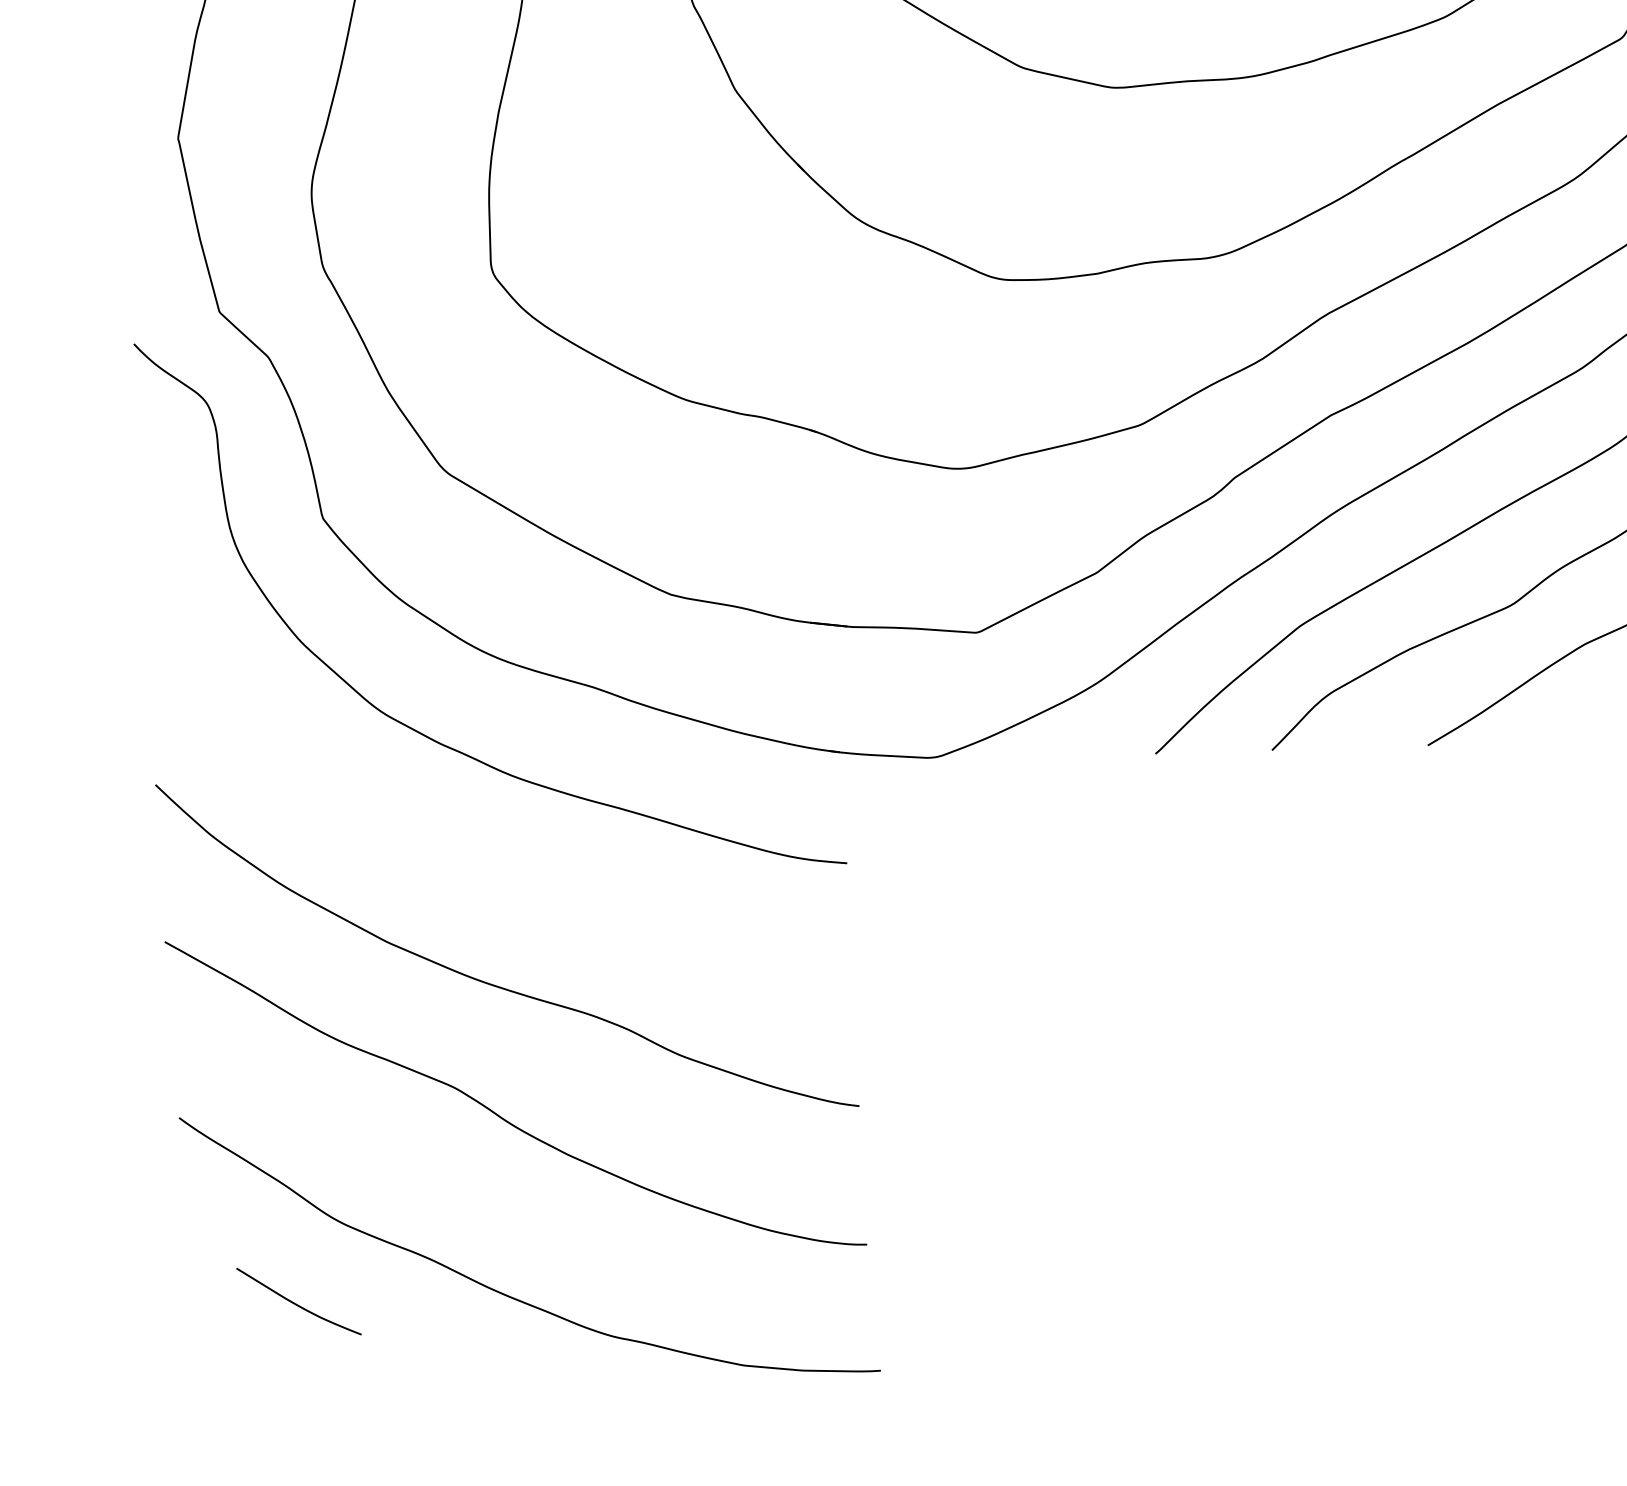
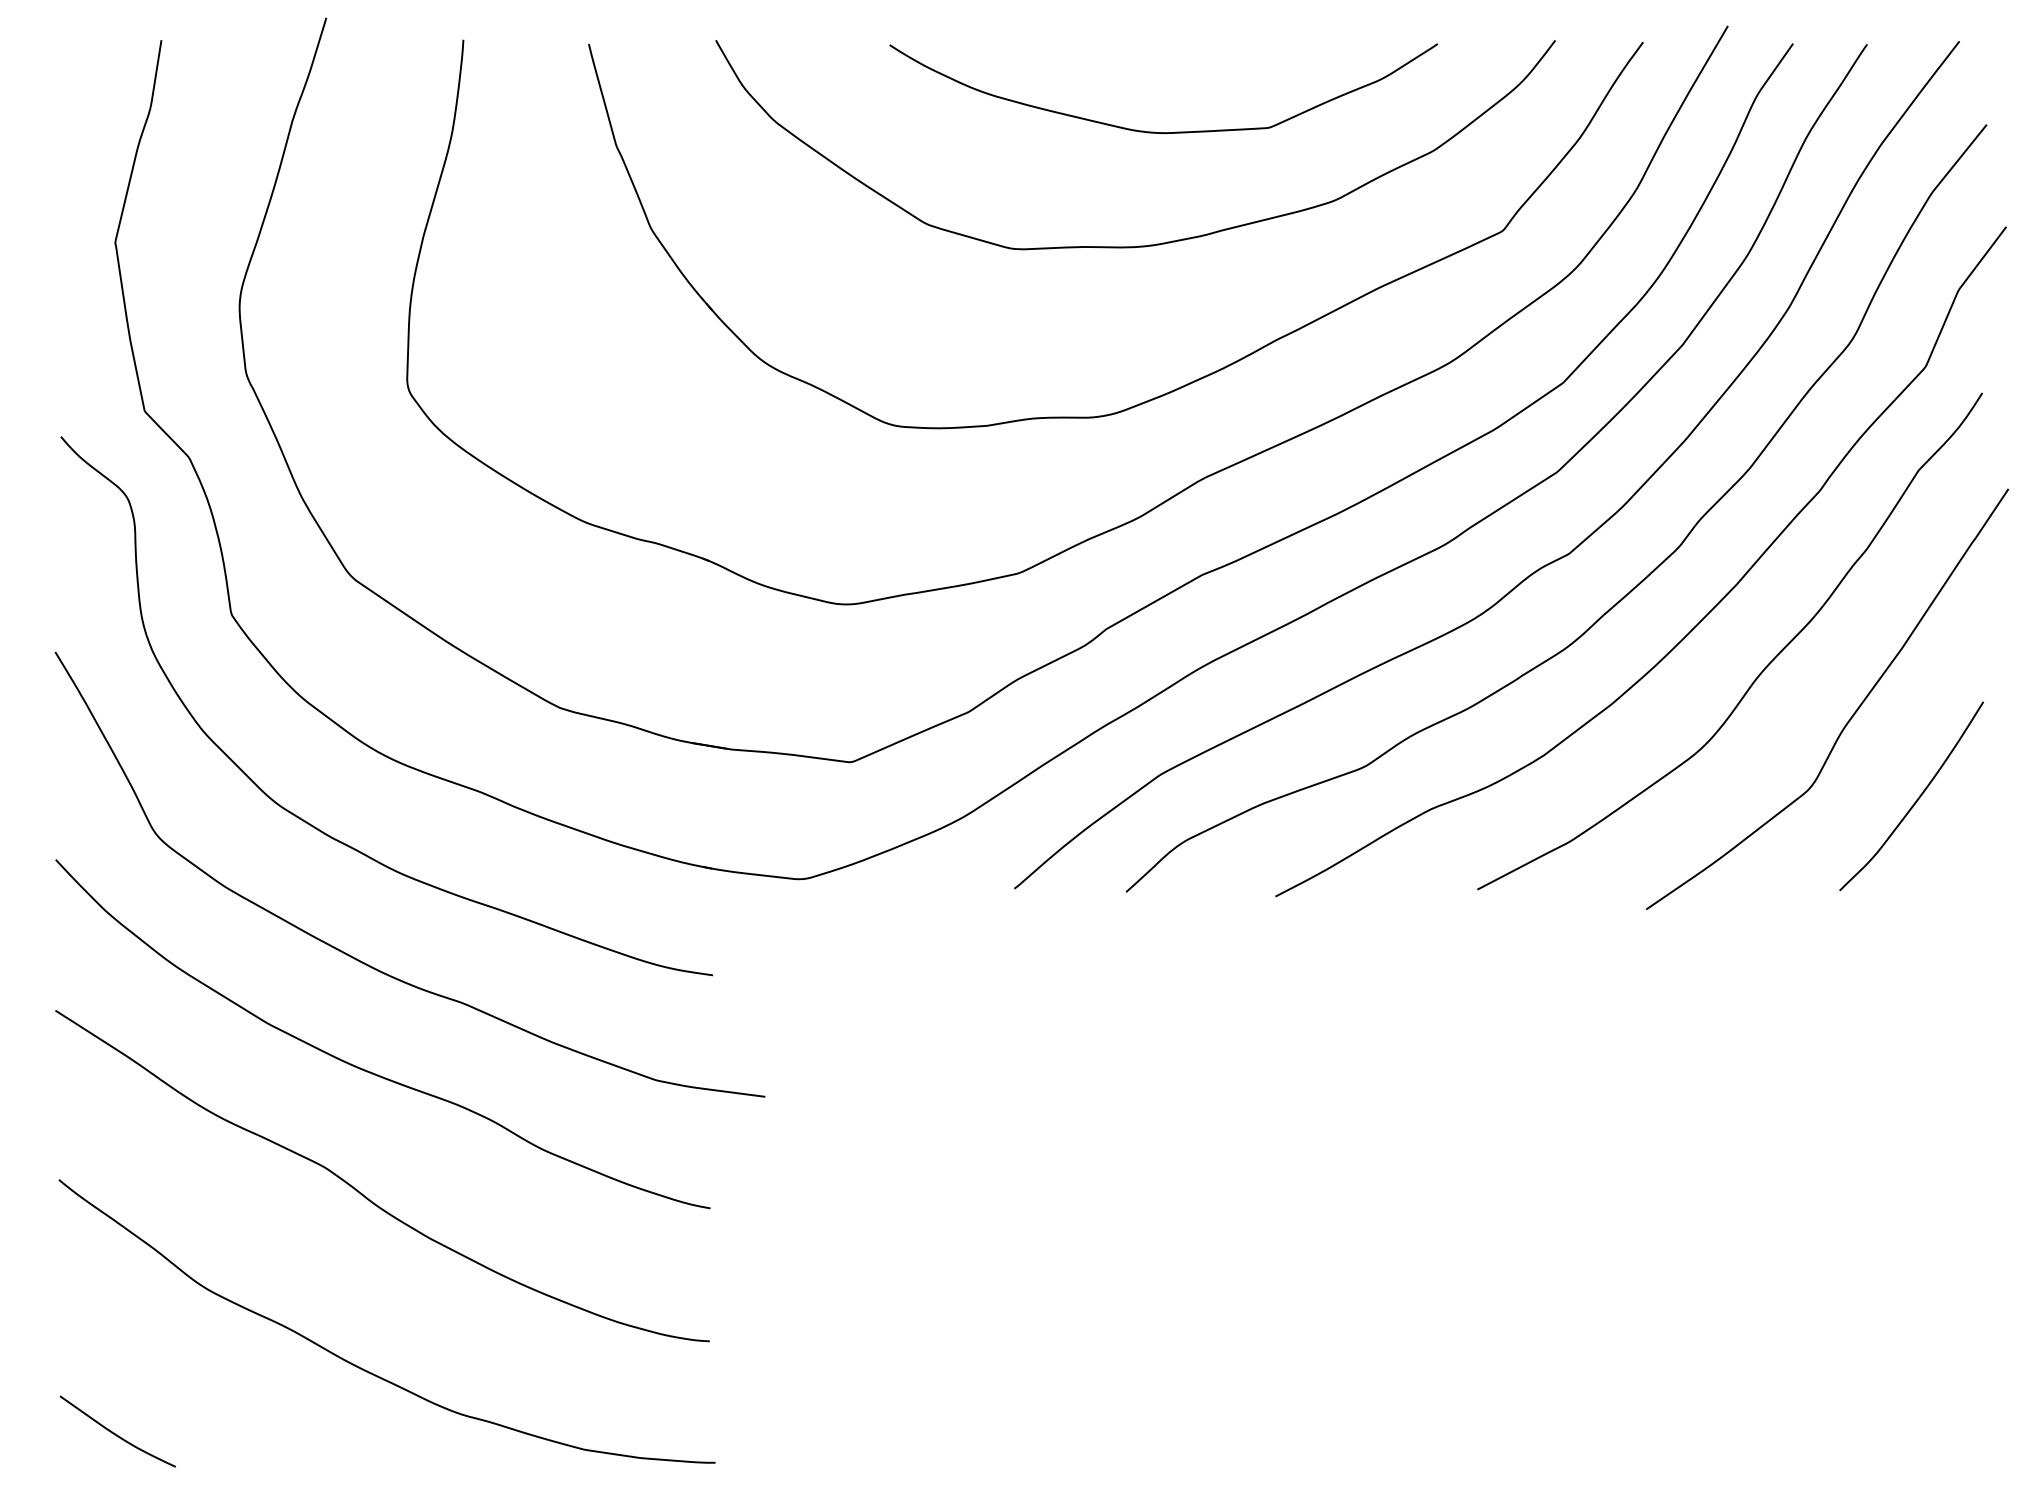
curve: (475, 868) -> (357, 958), added
curve: (296, 1303) -> (115, 1433), moved

